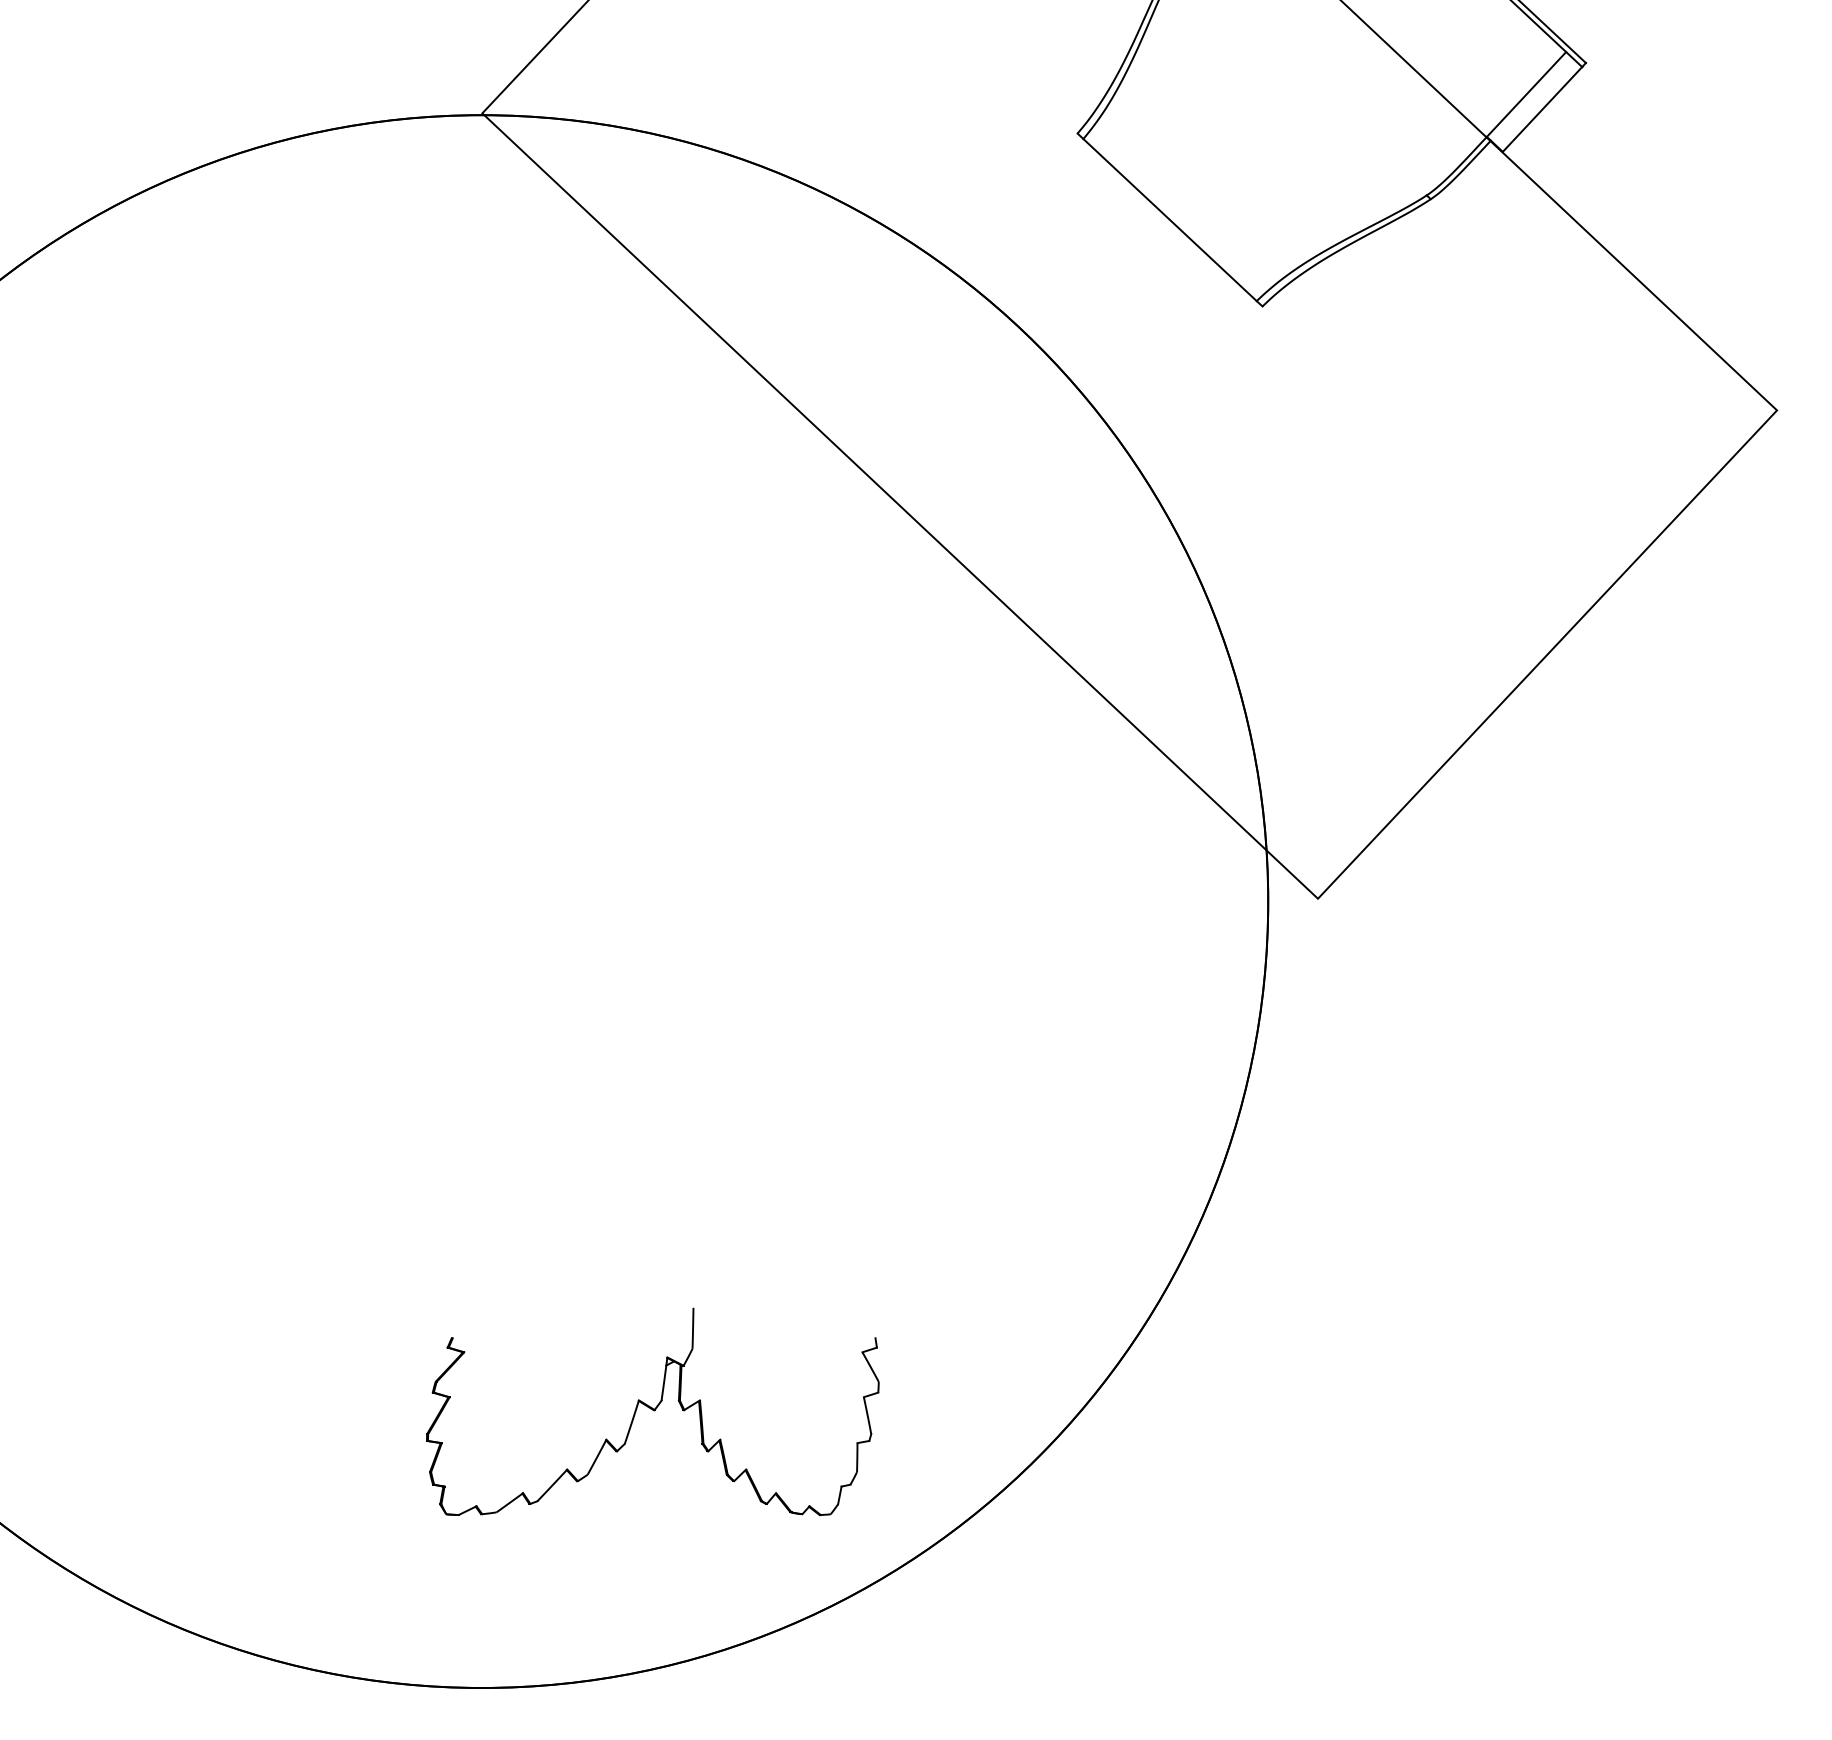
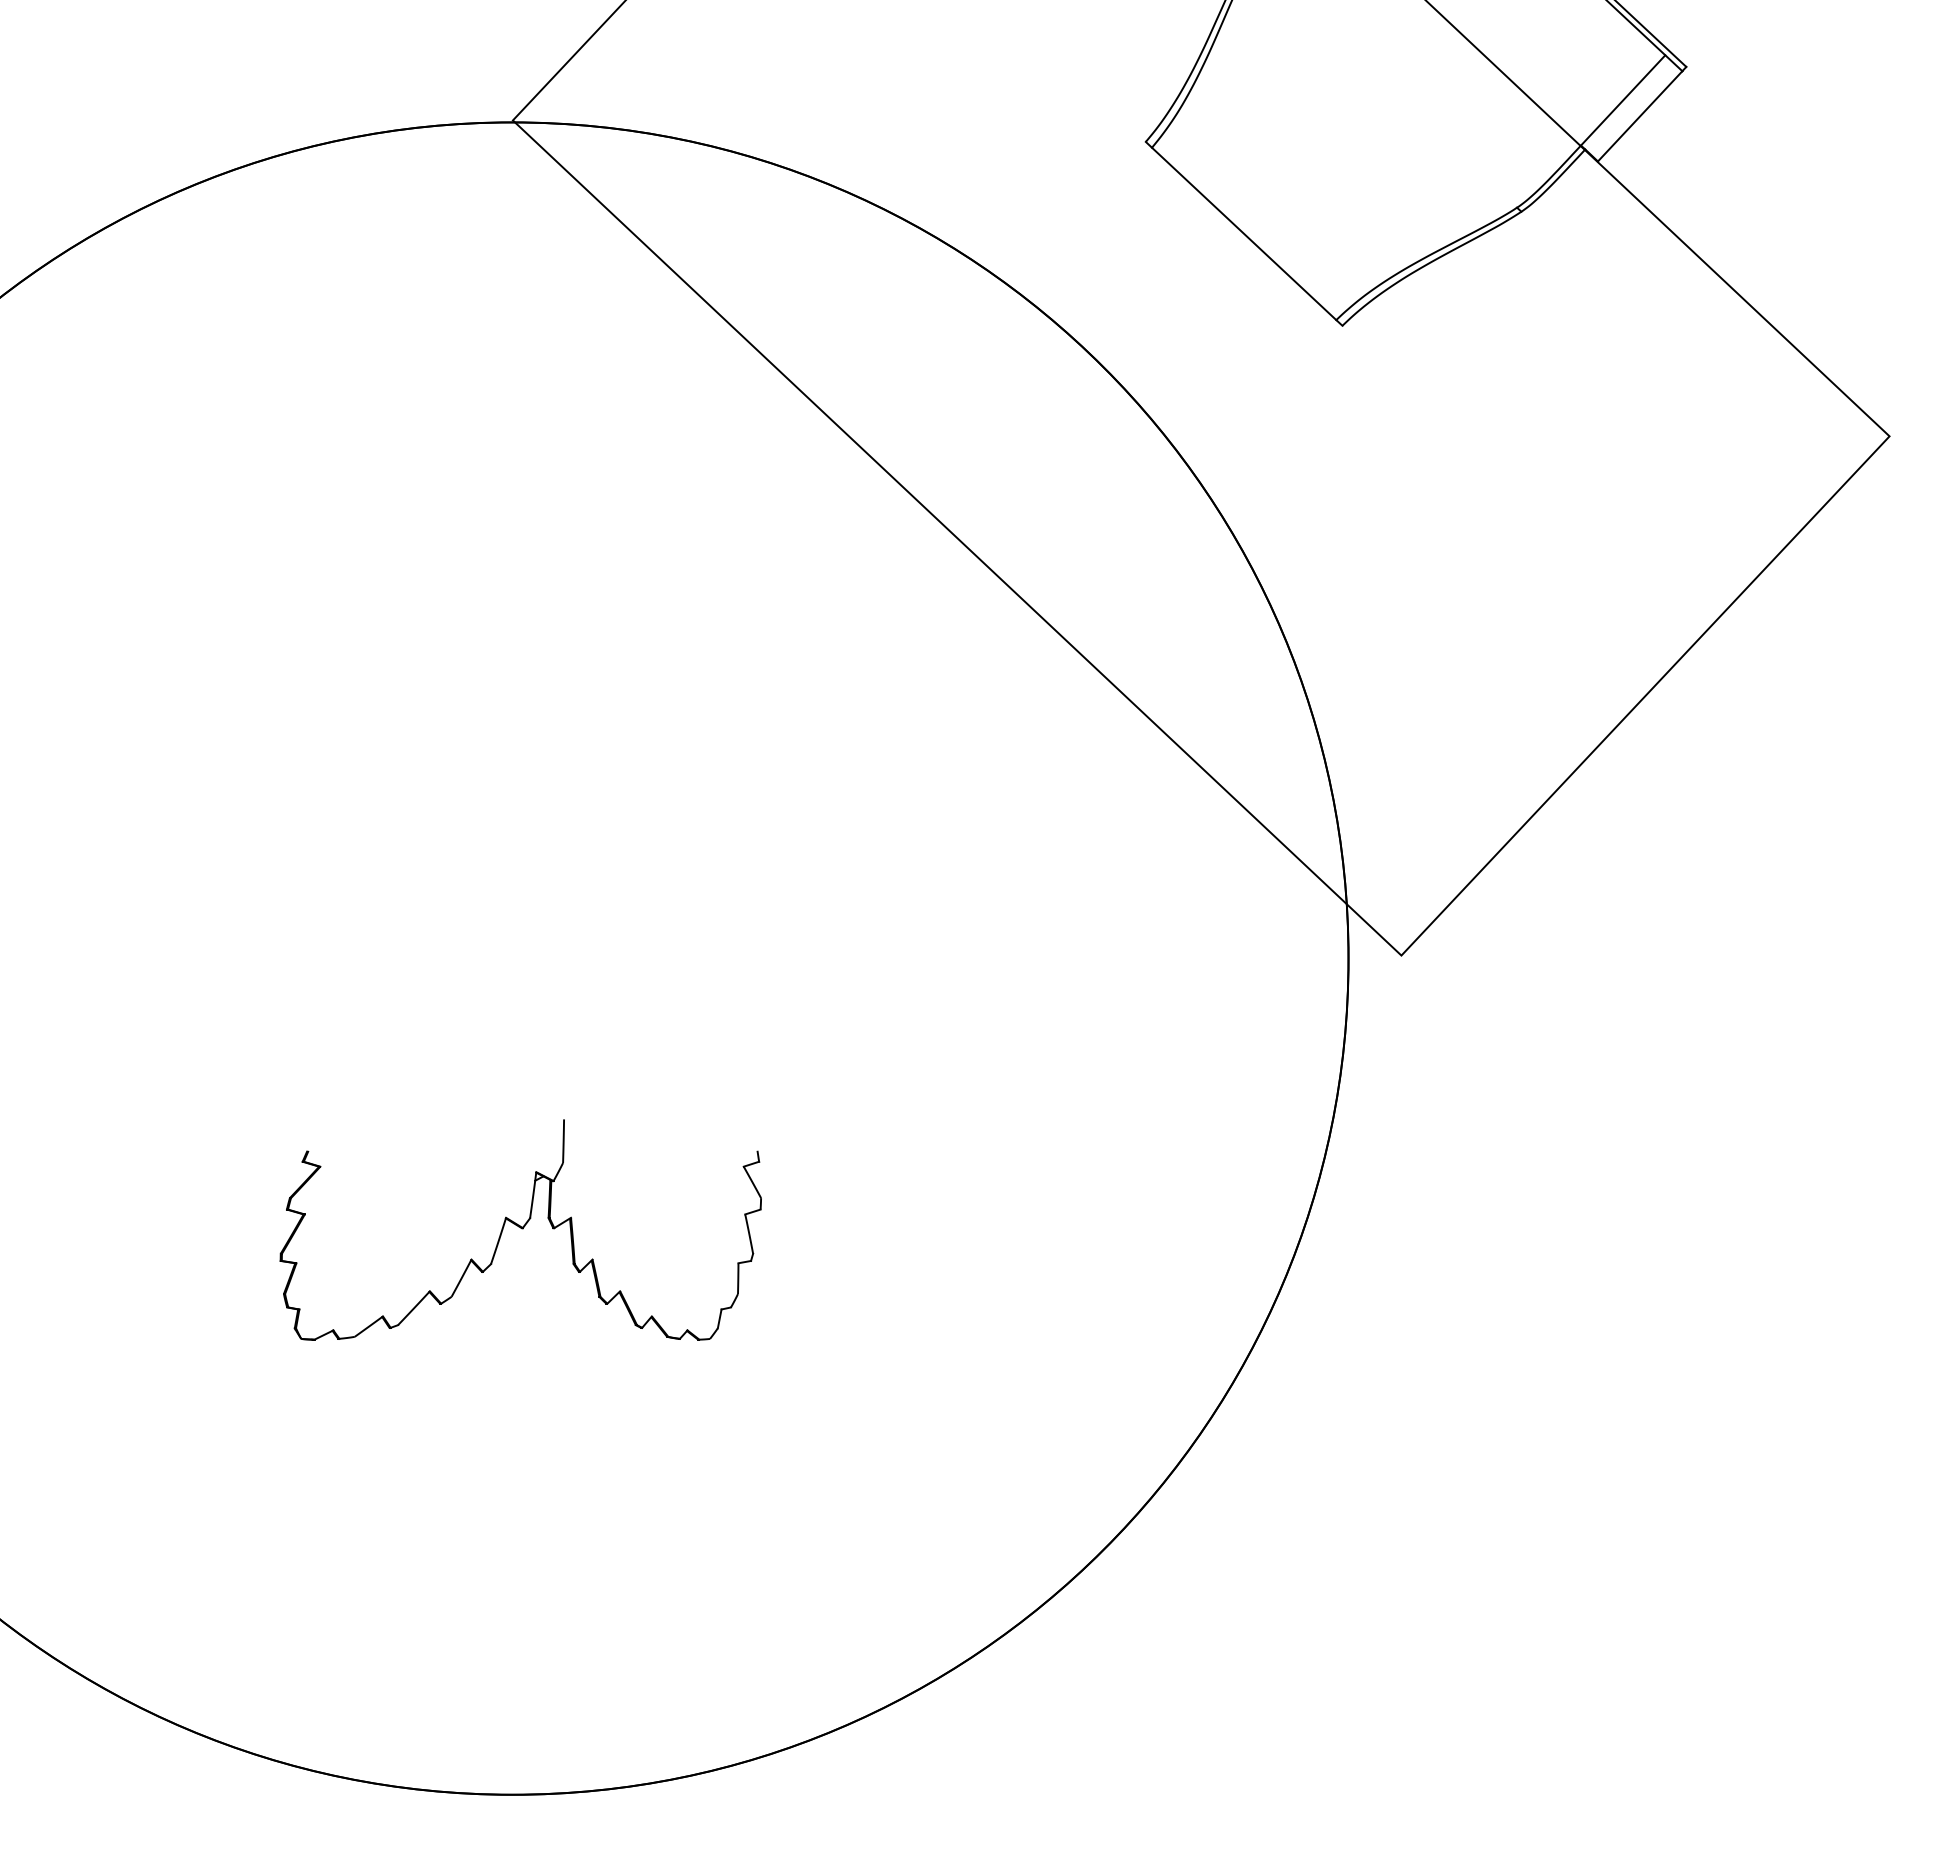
part: (652, 1411) -> (520, 1229), moved

